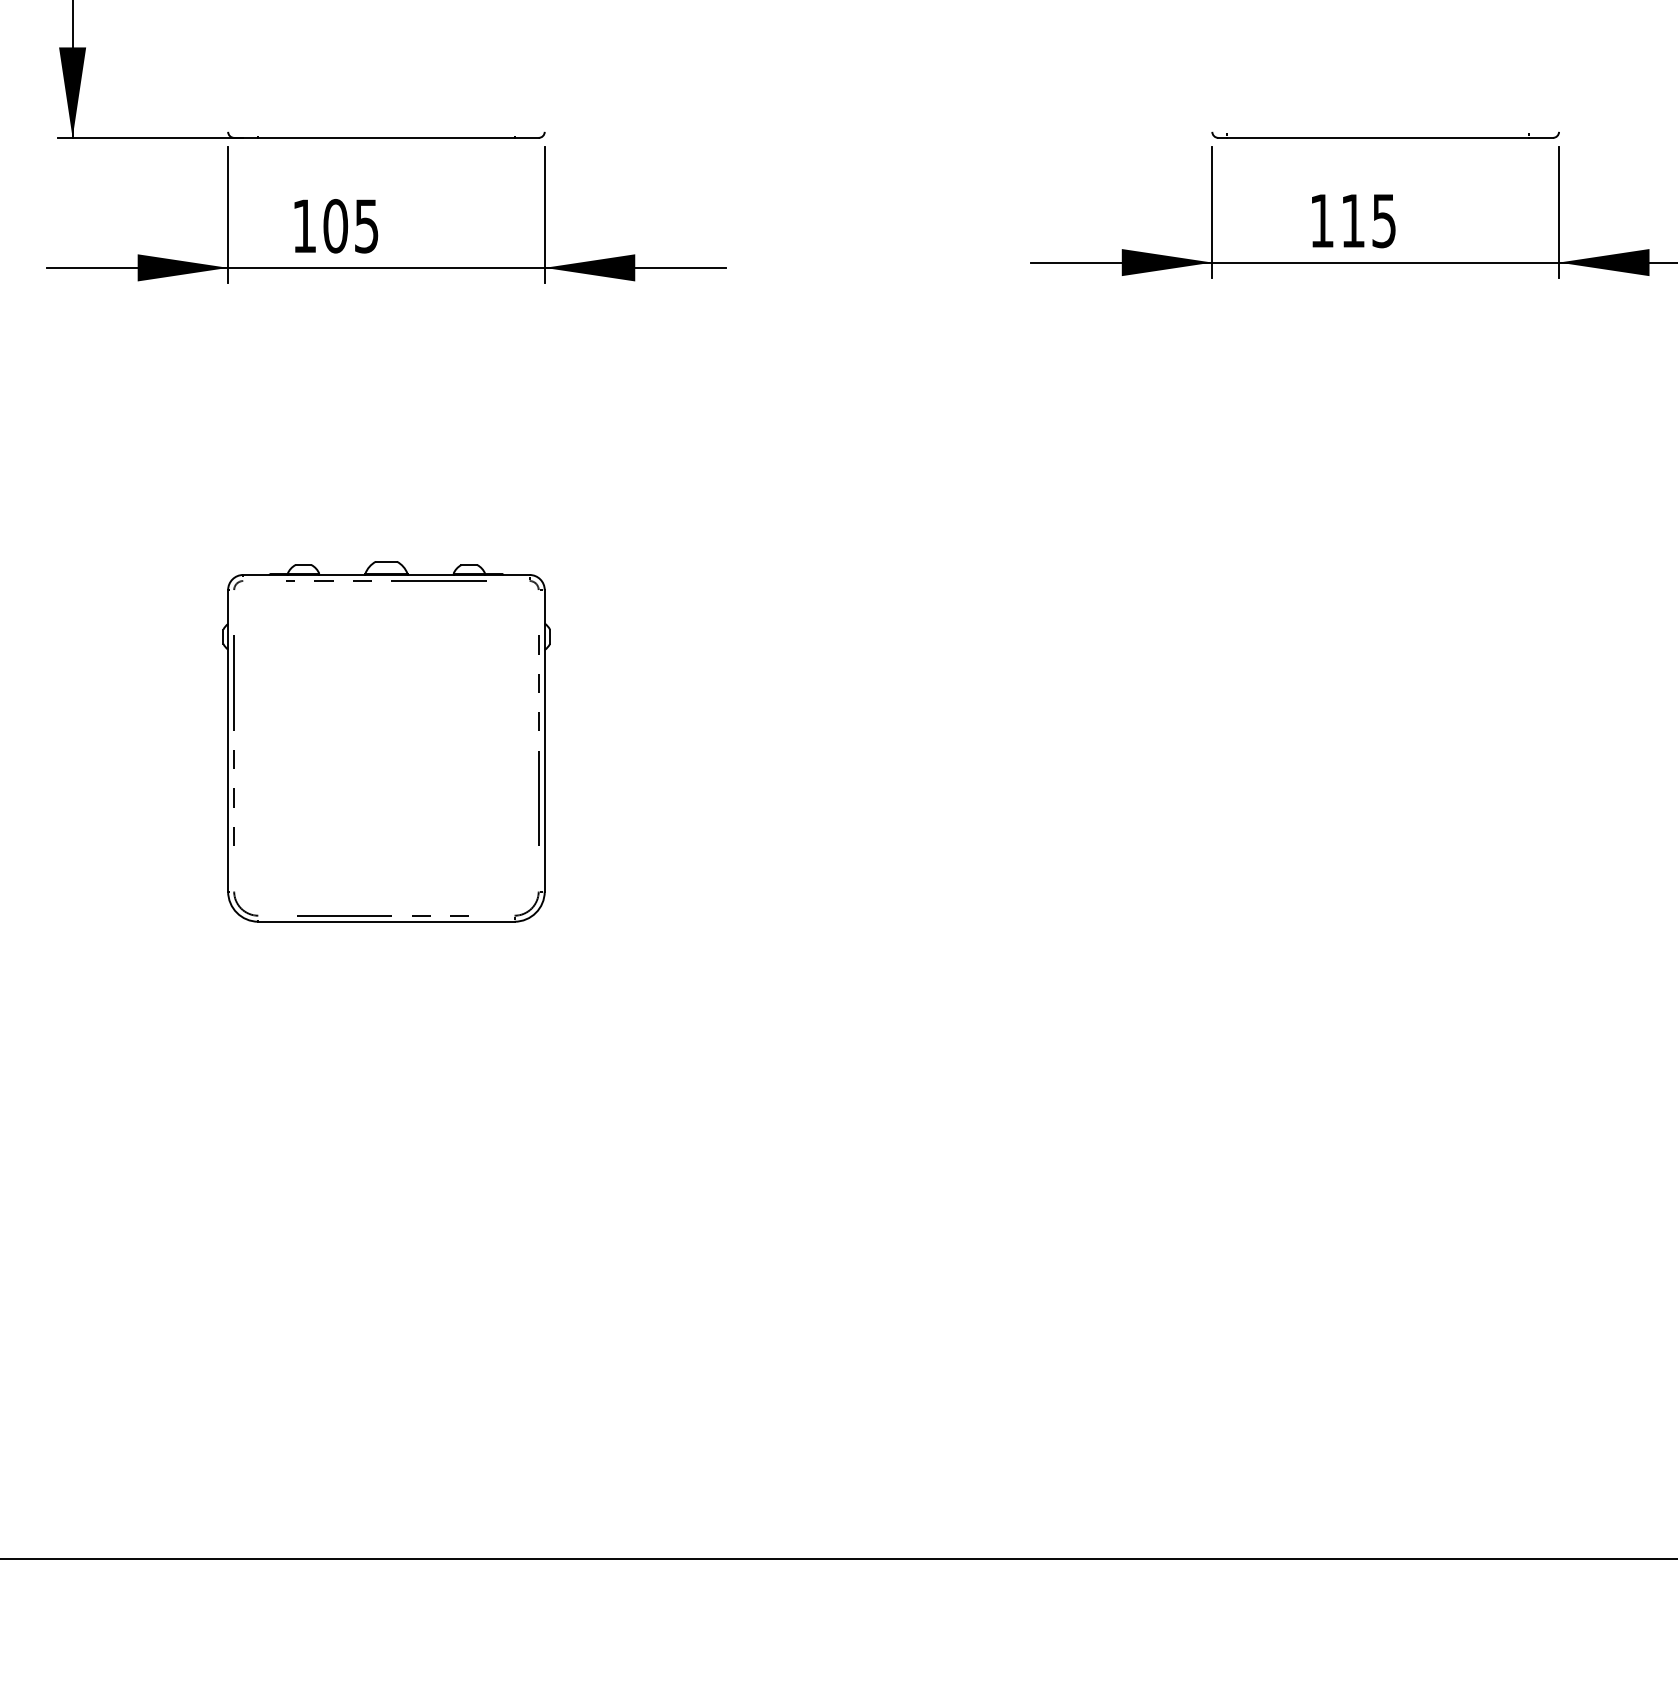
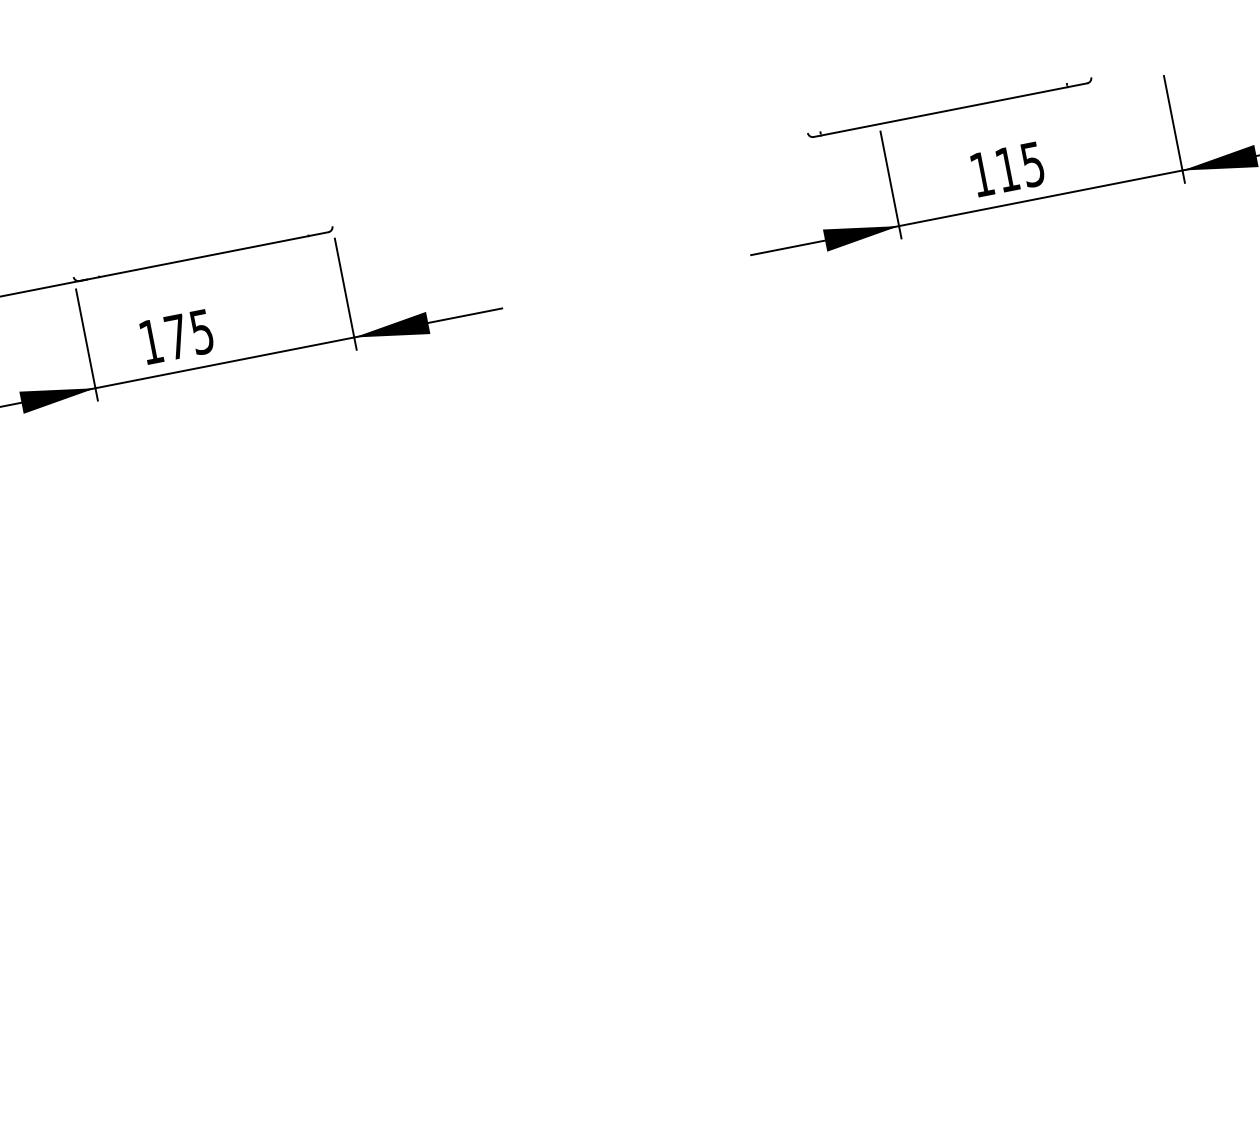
part: (1385, 134) -> (949, 107), moved
text: (335, 226) -> (176, 337), 105 -> 175
part: (386, 741) -> (300, 750), removed

